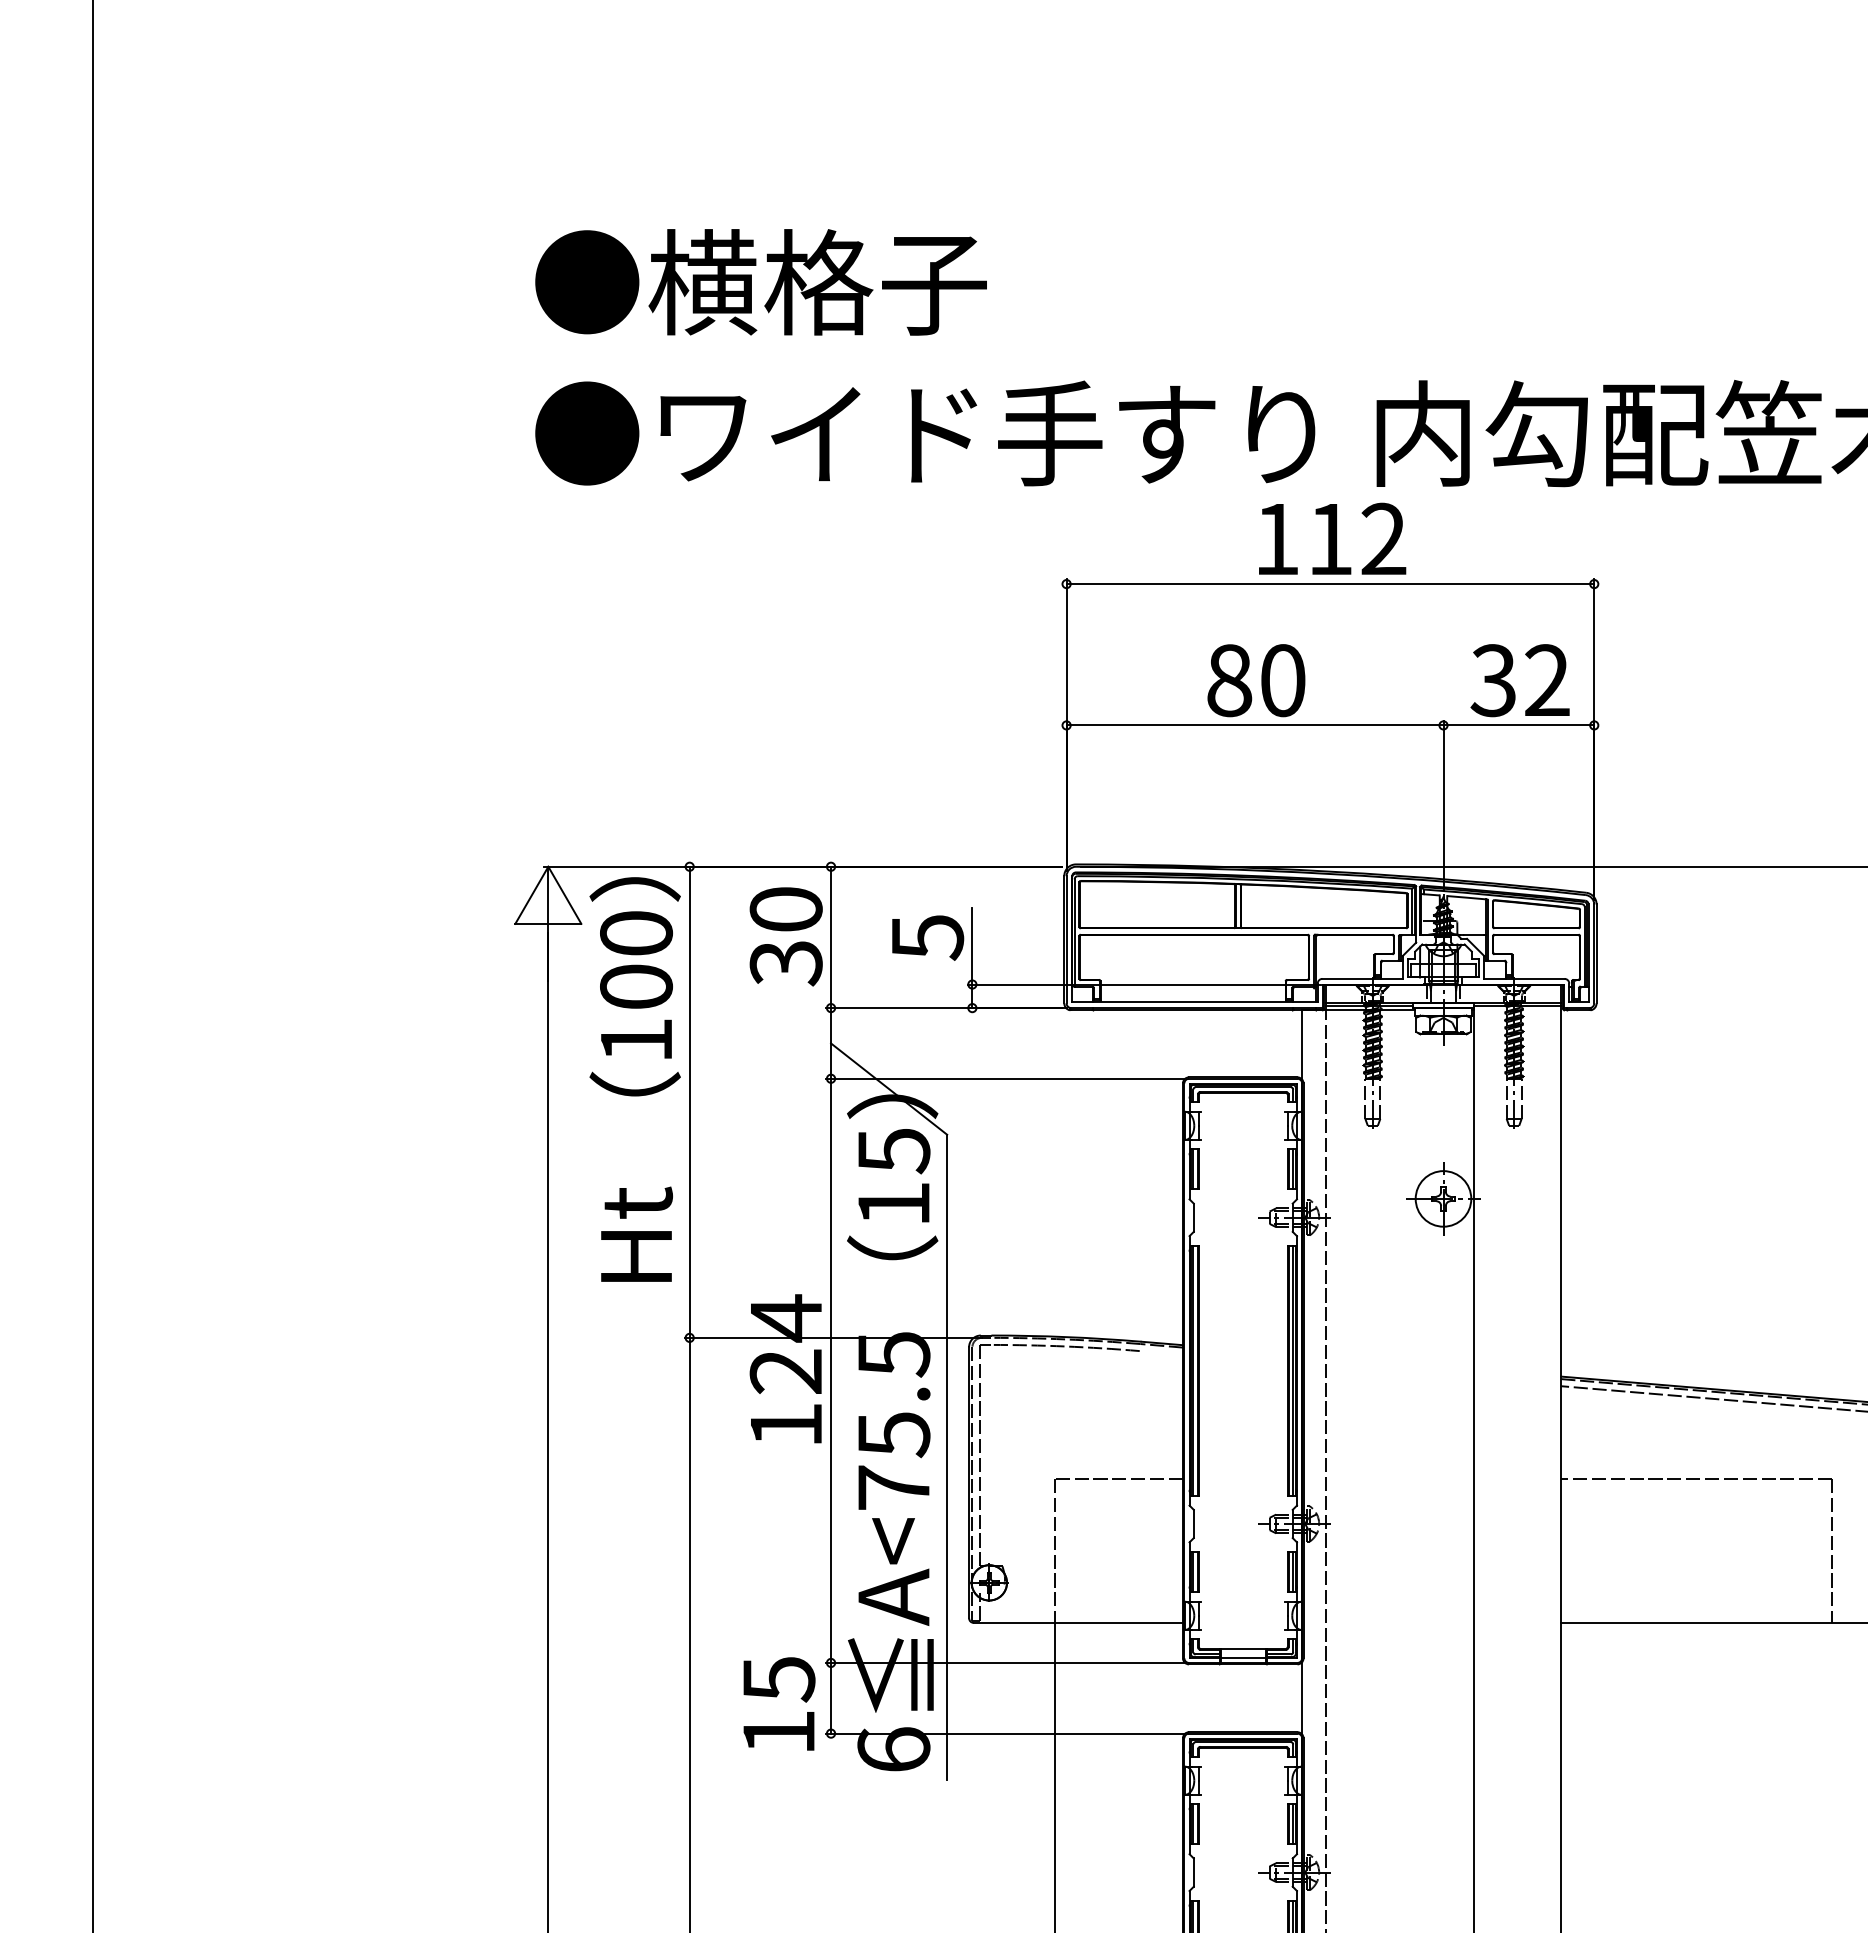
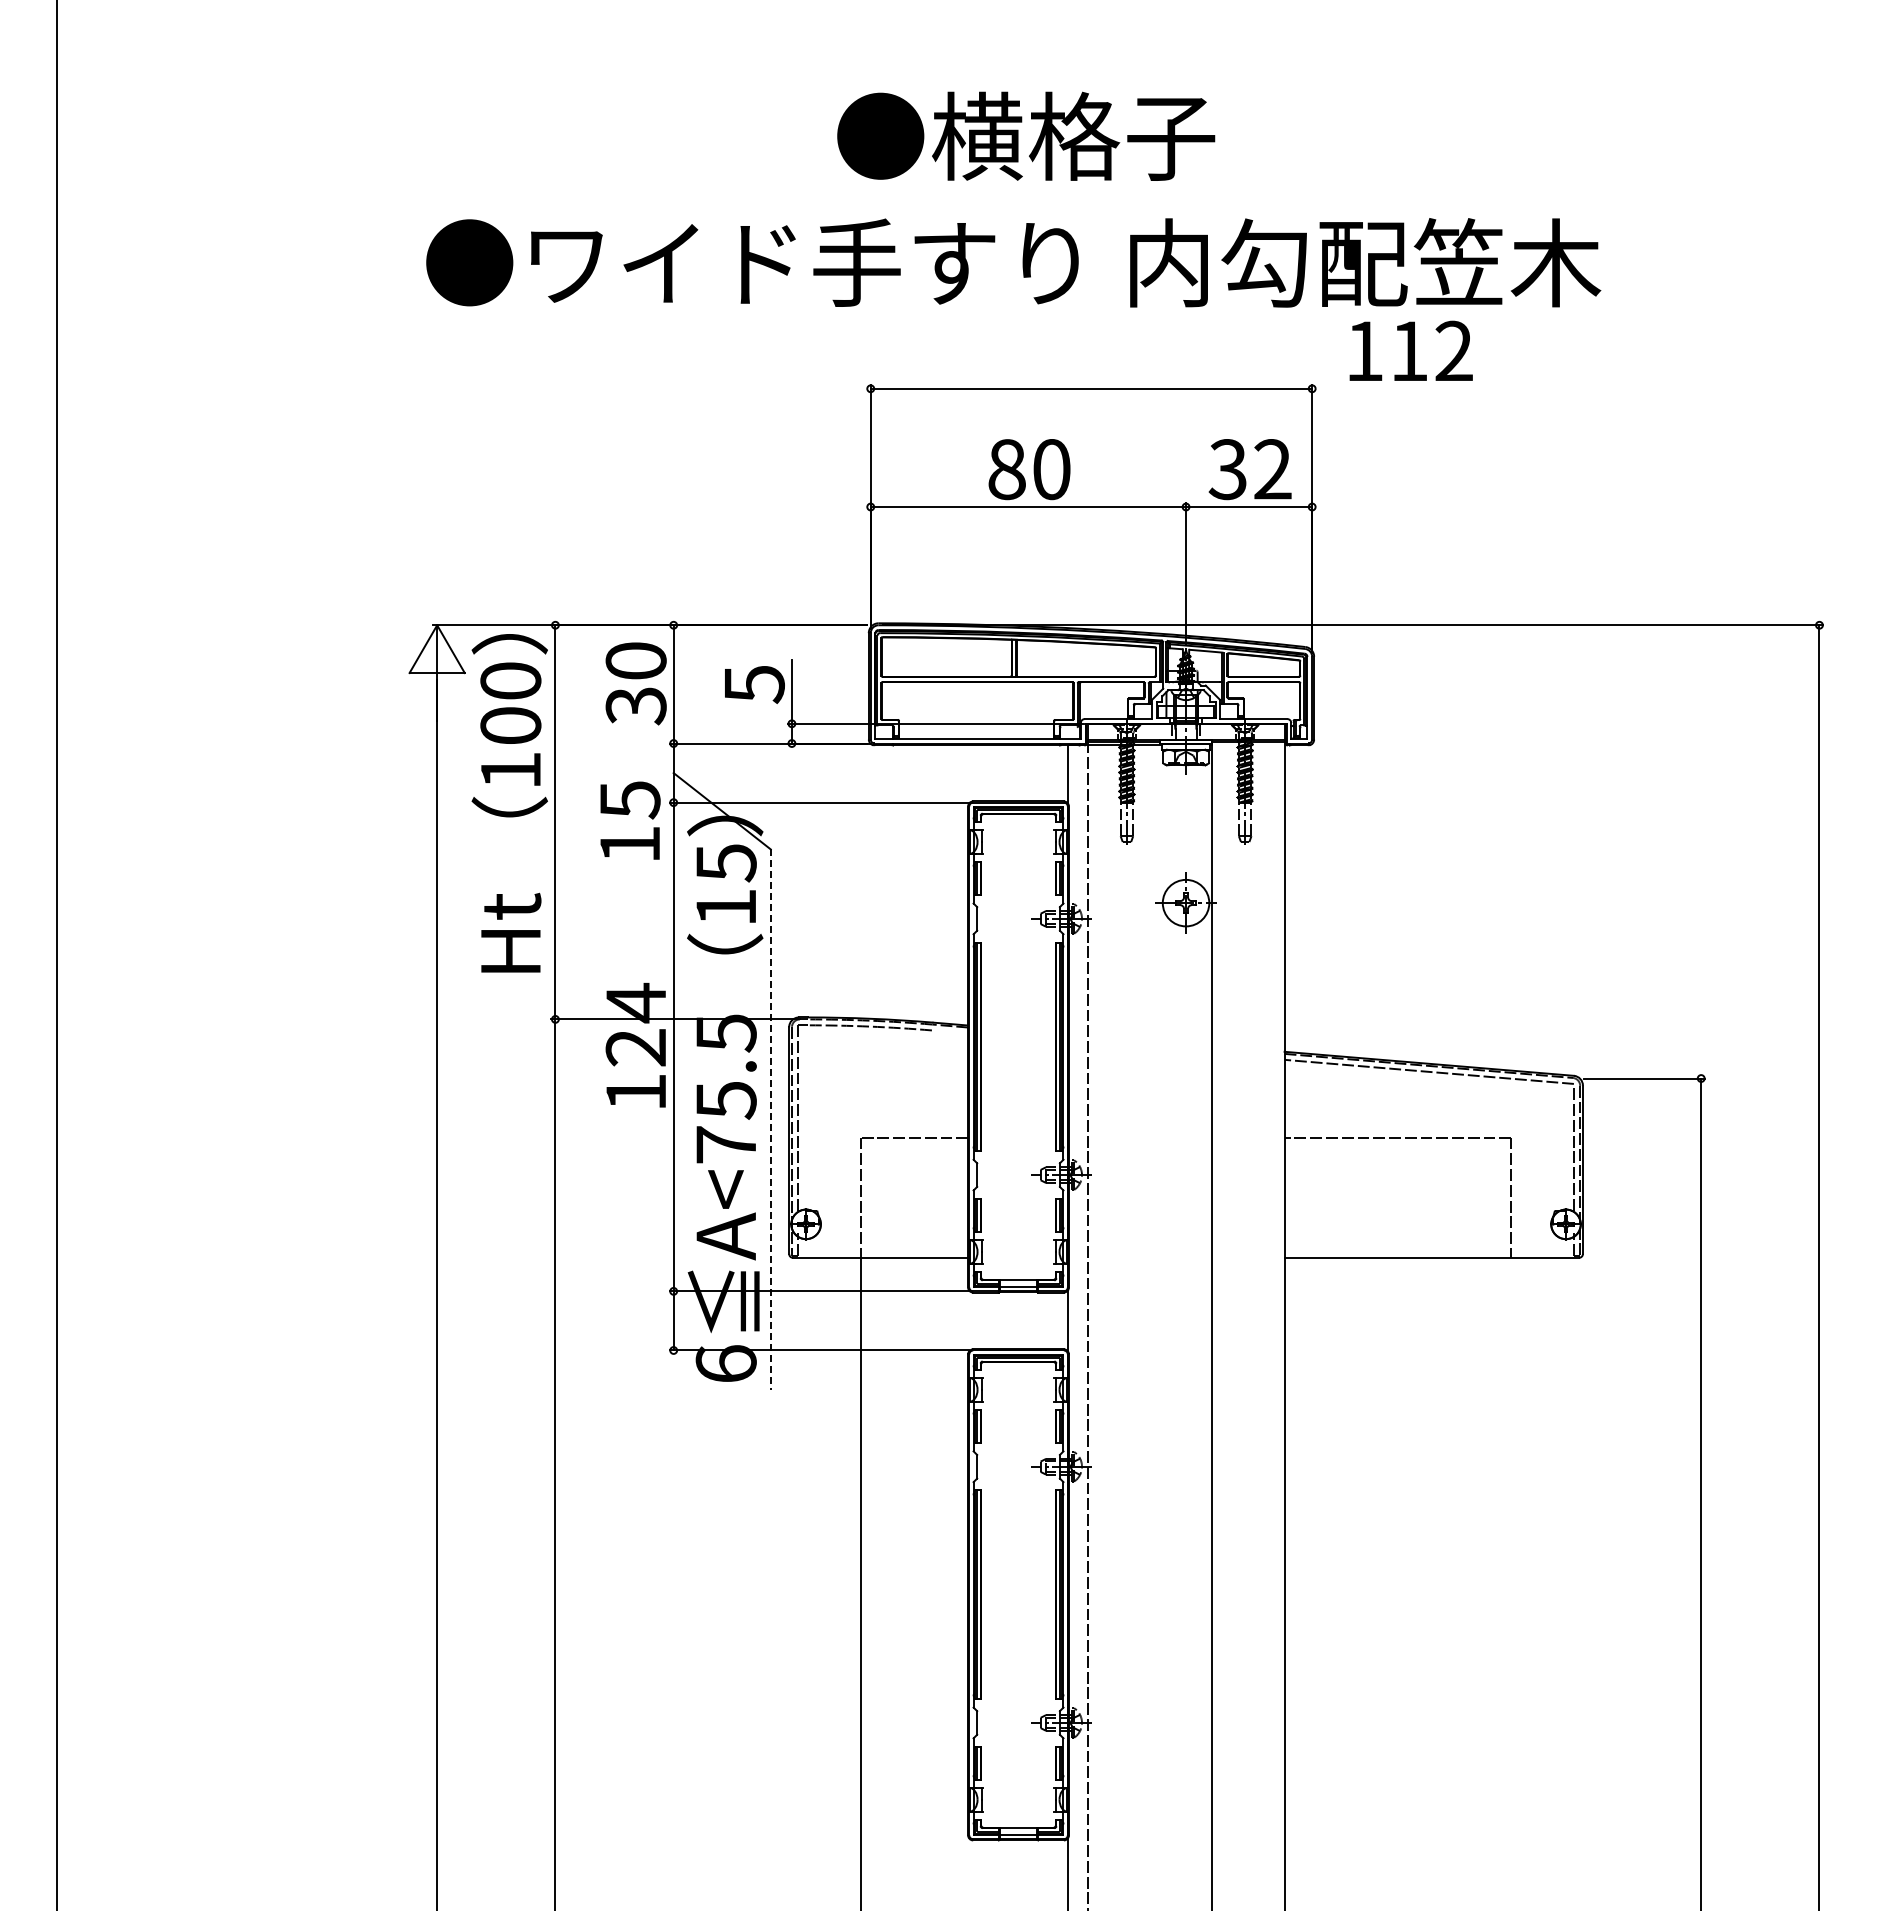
text: (761, 281) -> (1026, 135), moved
text: (1331, 538) -> (1410, 350), moved
line: (946, 1458) -> (770, 1120), solid -> dashed
text: (779, 1703) -> (630, 820), moved

